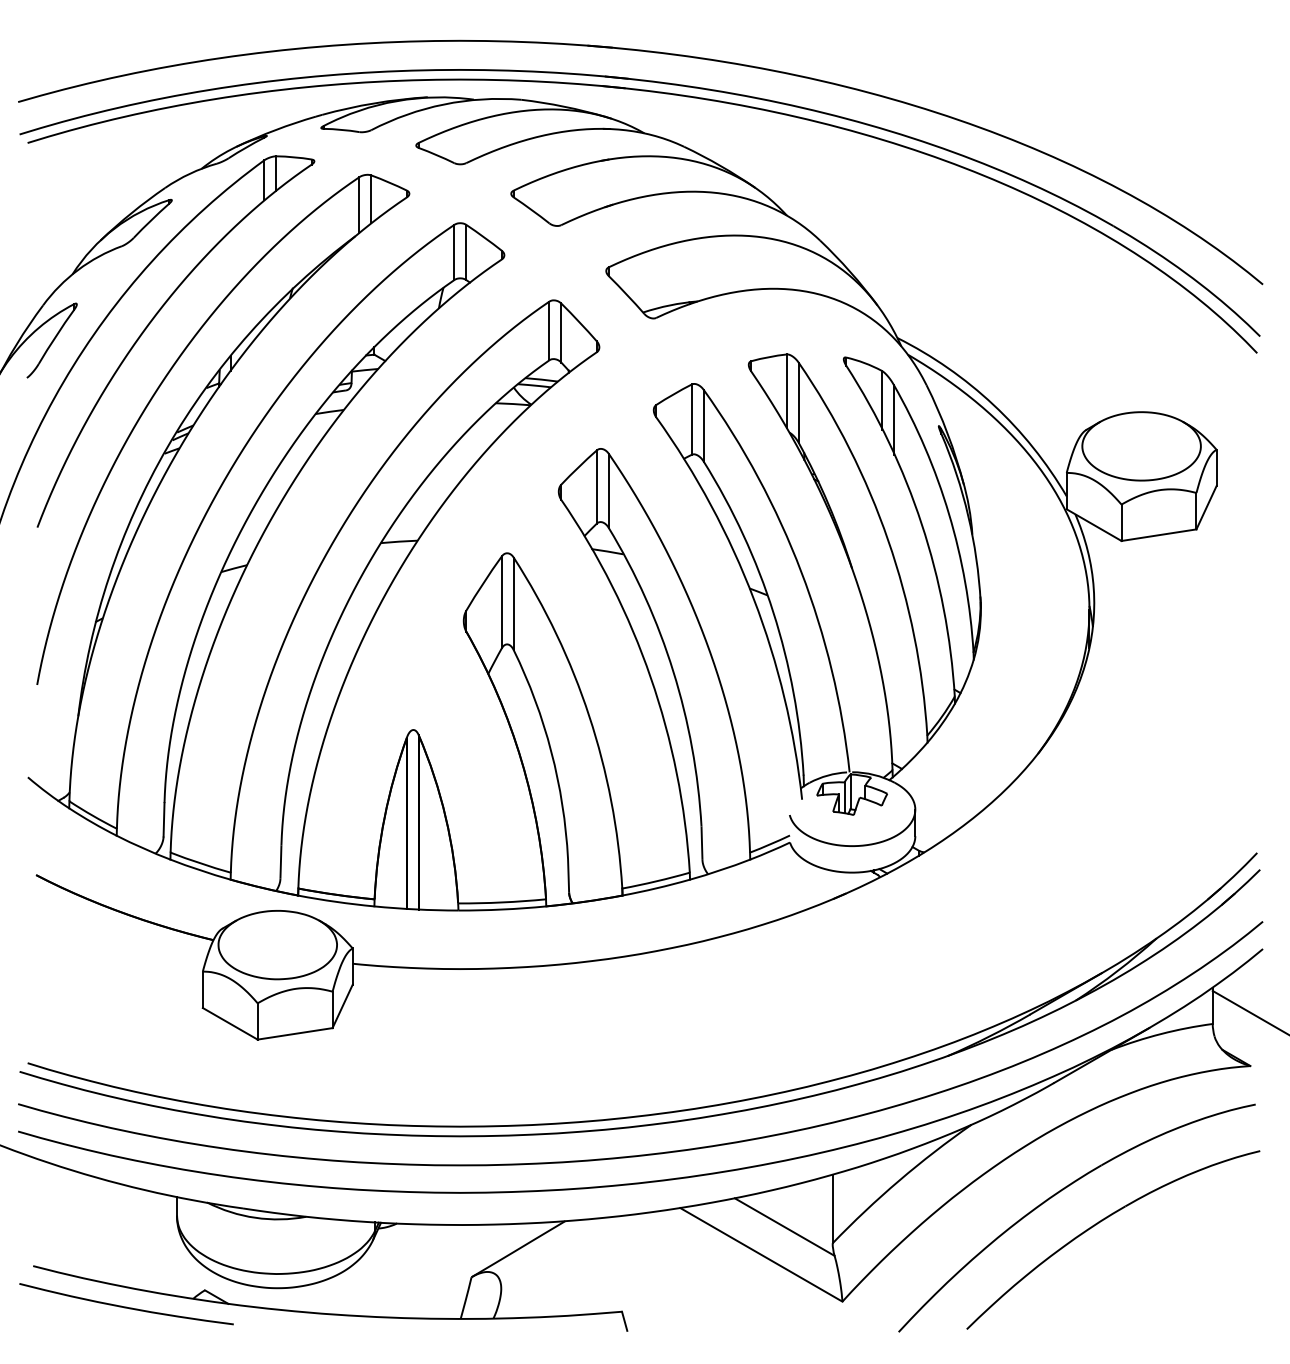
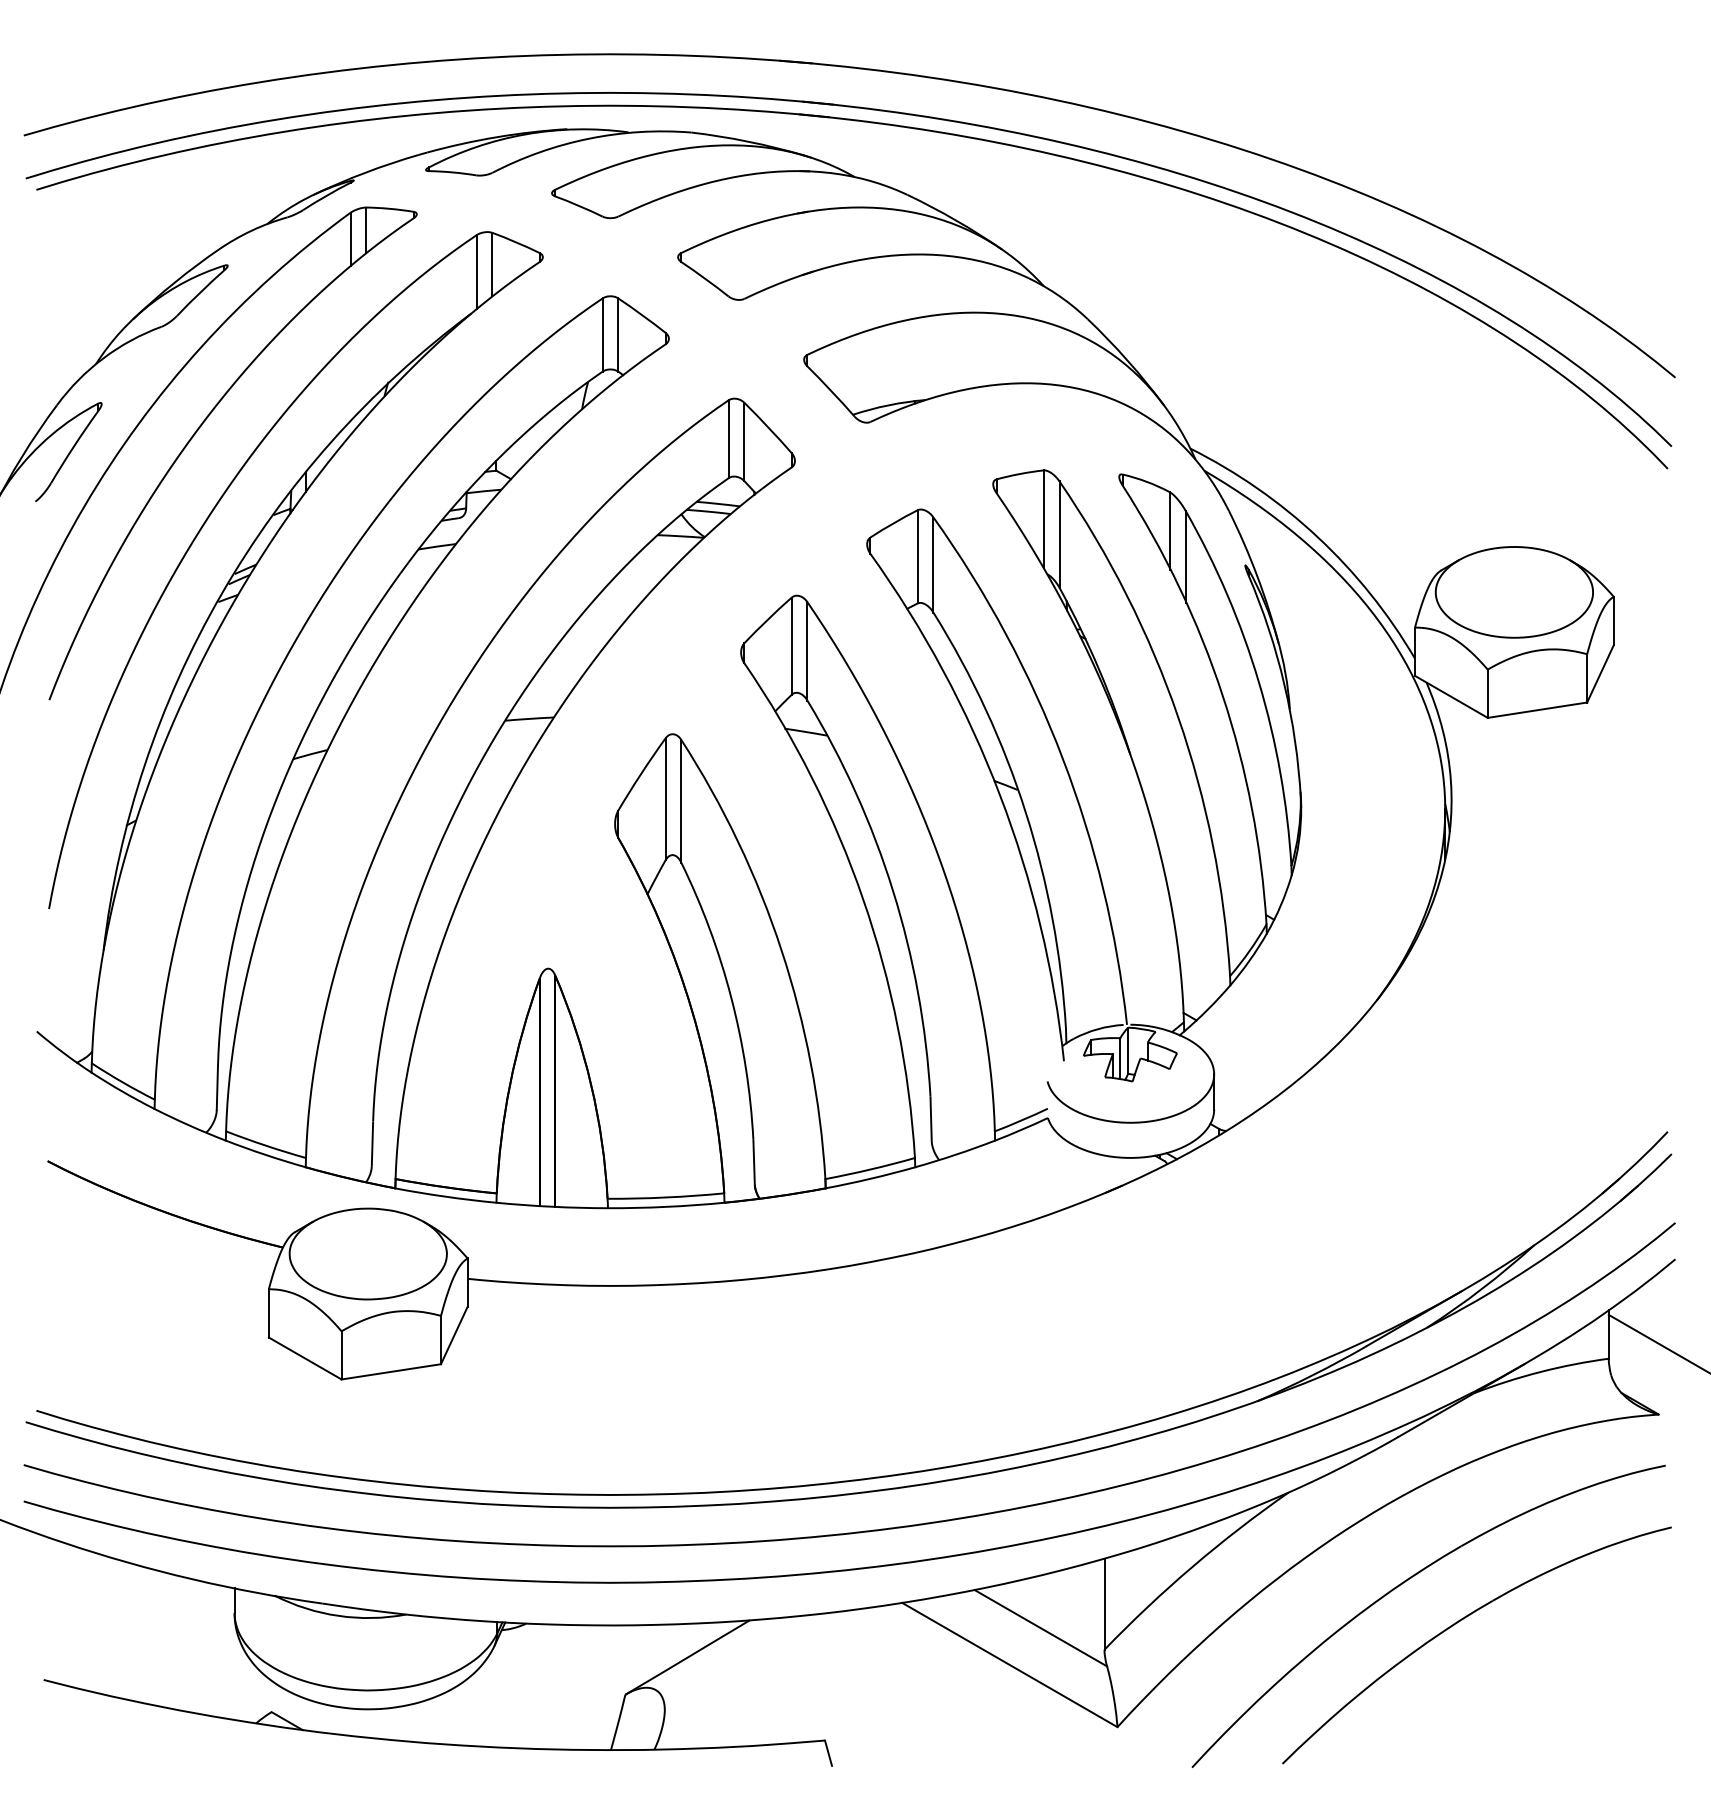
curve: (124, 1306) -> (165, 1733), removed

